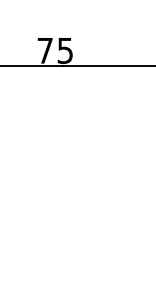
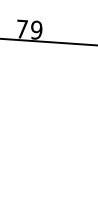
text: (65, 50) -> (36, 30), 75 -> 79

